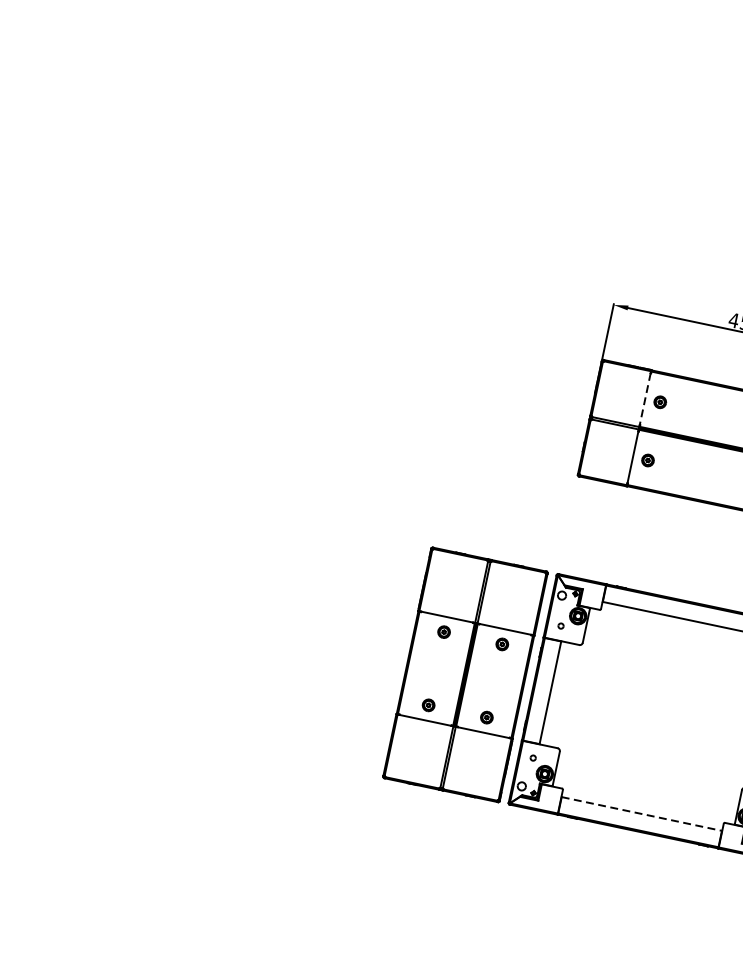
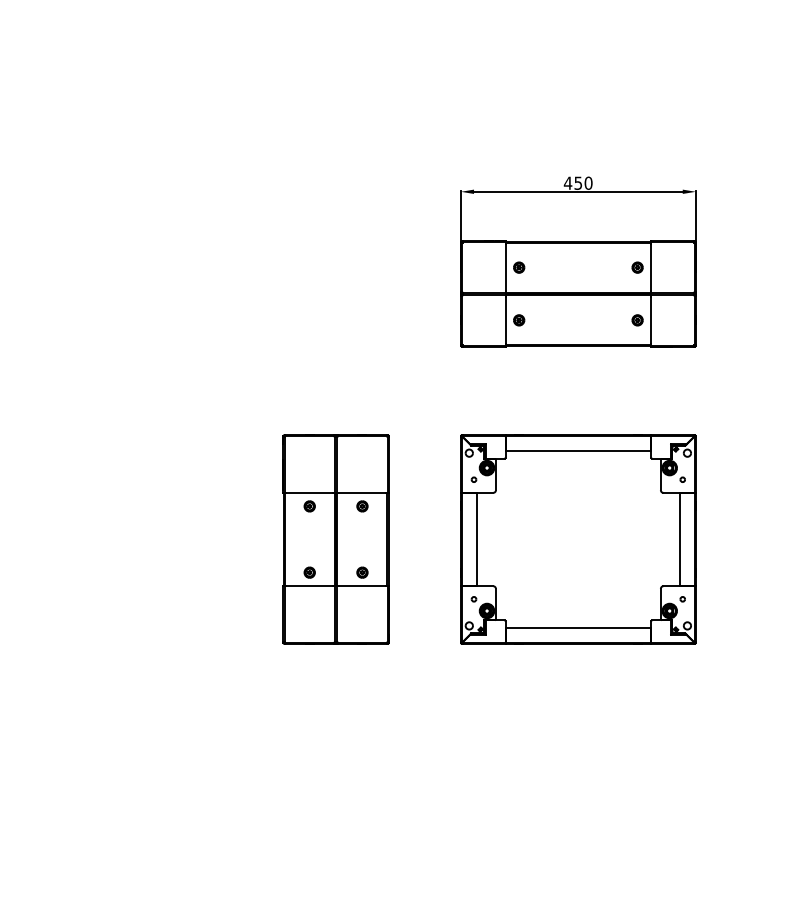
line: (645, 398) -> (505, 267), dashed -> solid
part: (464, 674) -> (335, 539), moved
line: (642, 813) -> (578, 627), dashed -> solid

